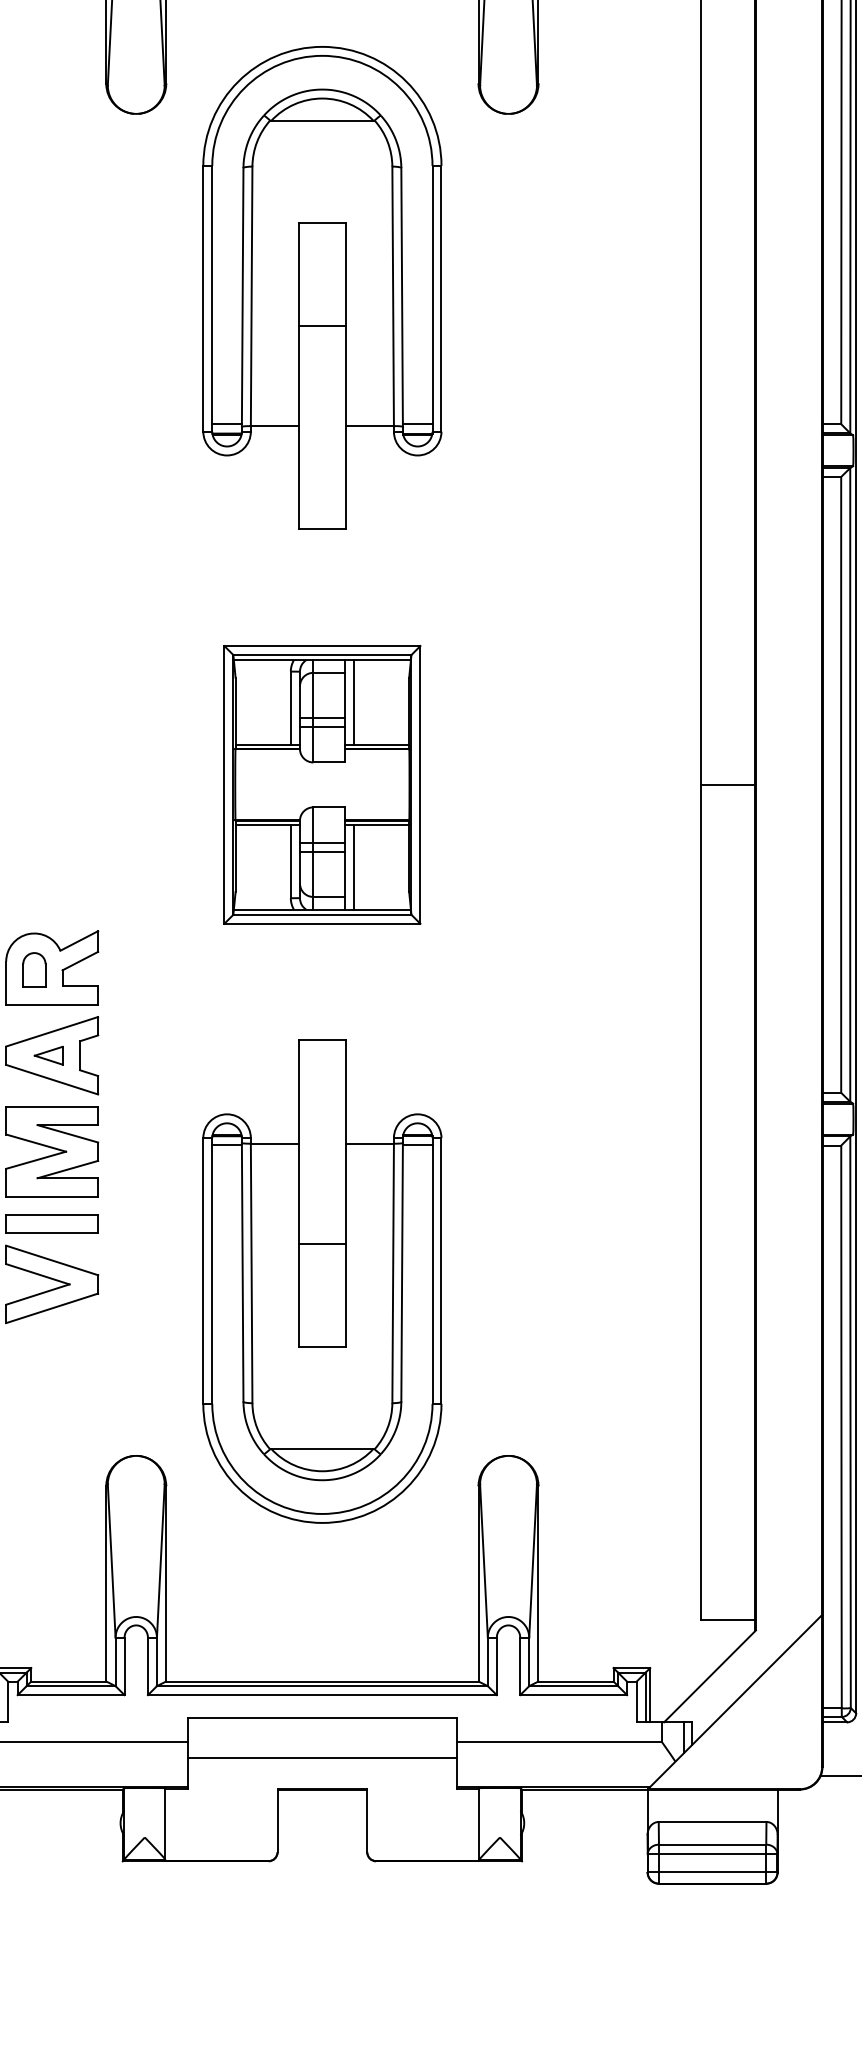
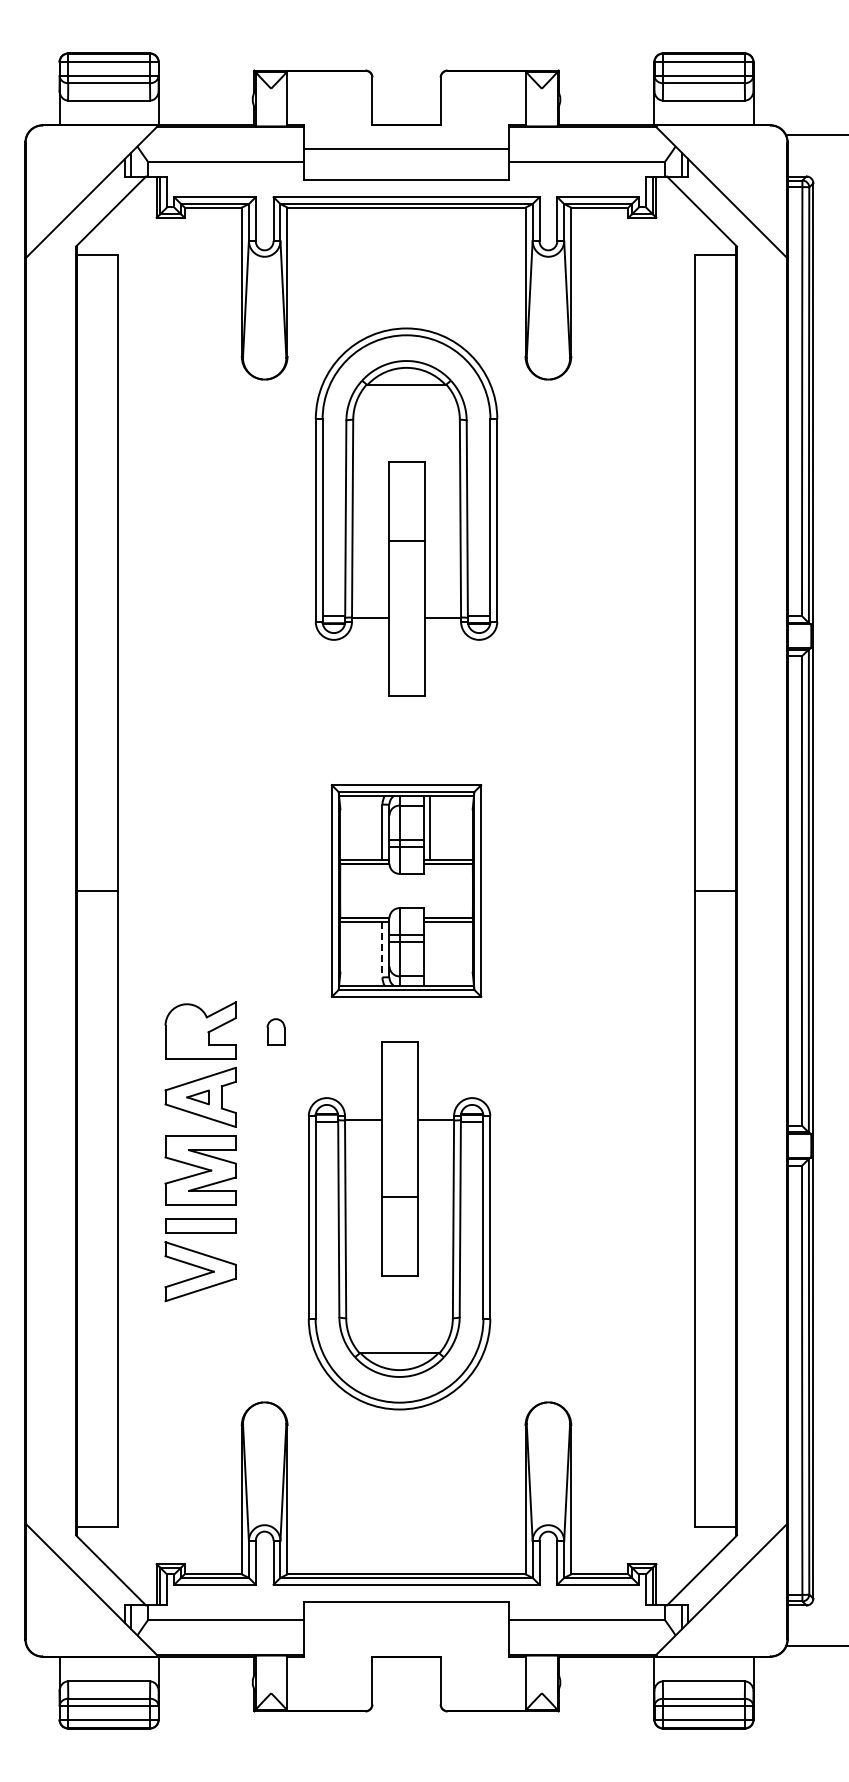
line: (290, 861) -> (382, 949), solid -> dashed
line: (353, 866) -> (430, 953), removed
part: (33, 969) -> (275, 1031), moved
part: (322, 1281) -> (399, 1225), moved
line: (322, 1757) -> (406, 1632), removed

